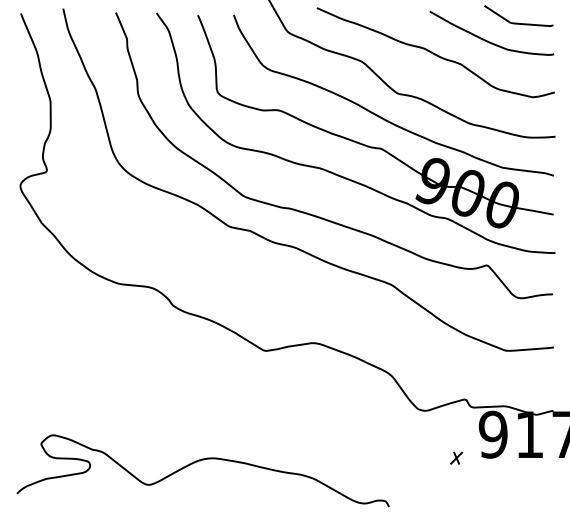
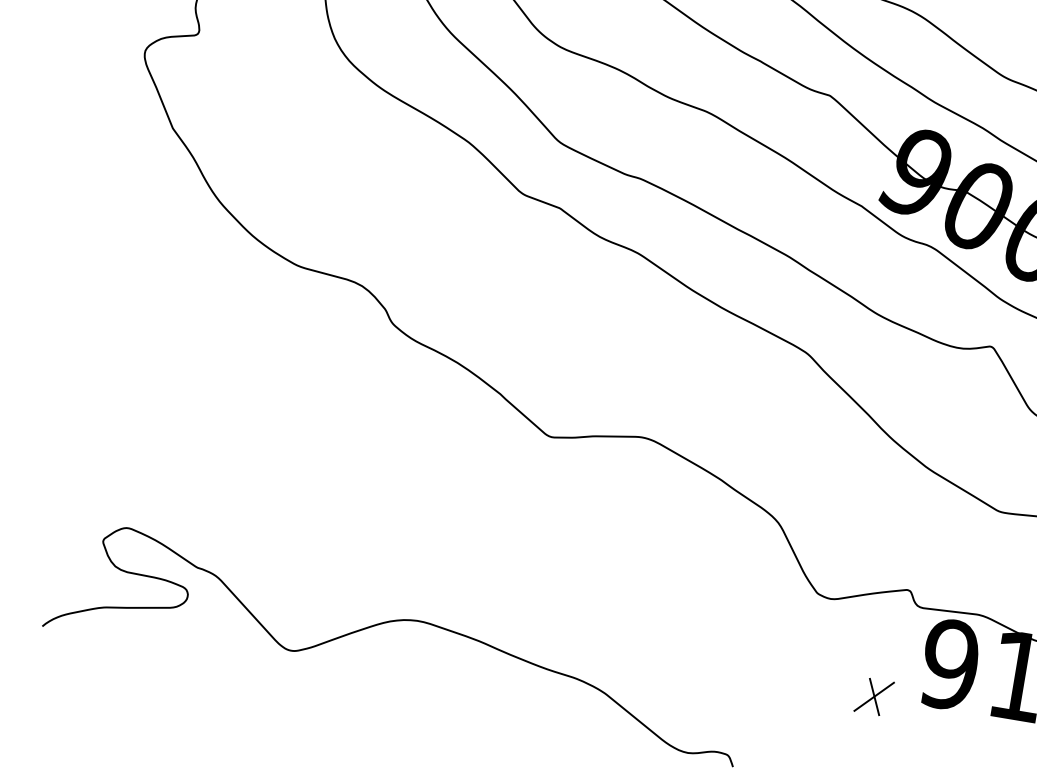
part: (456, 458) -> (873, 697), size x1.67

